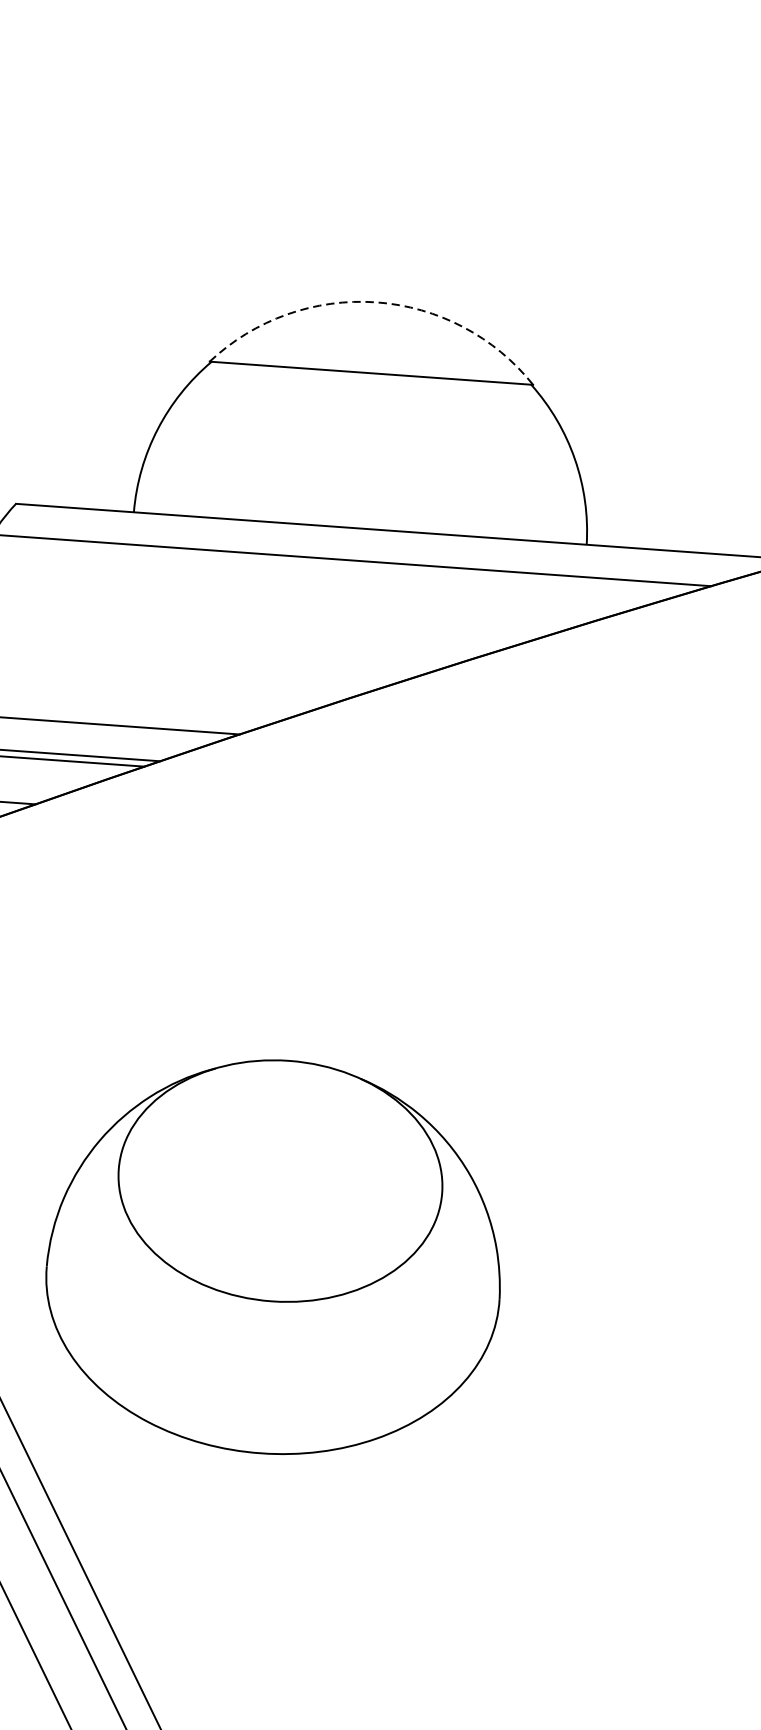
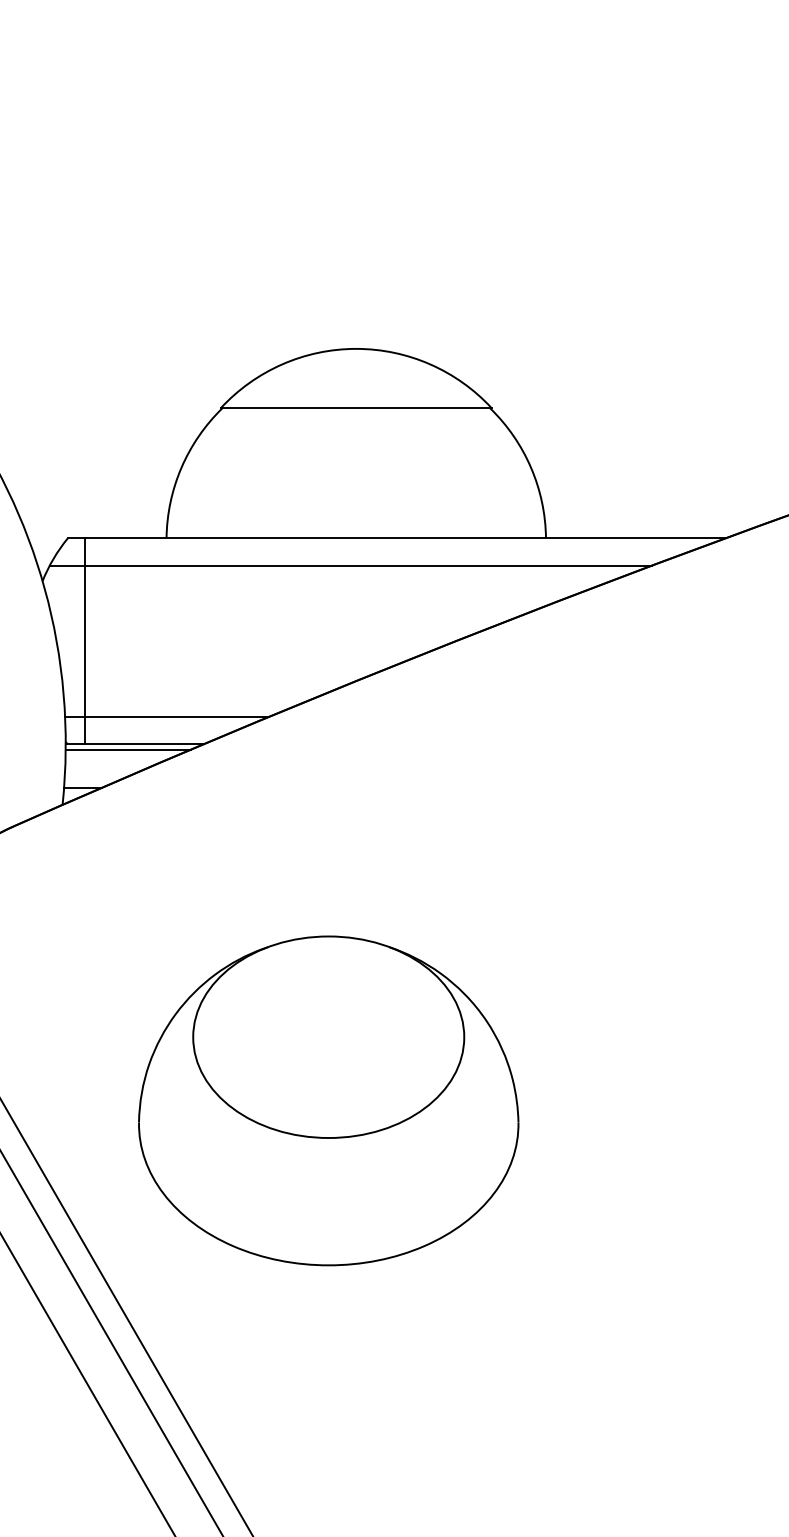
arc: (376, 301) -> (356, 348), dashed -> solid
line: (28, 628) -> (85, 641), added
part: (274, 1256) -> (328, 1100), moved

